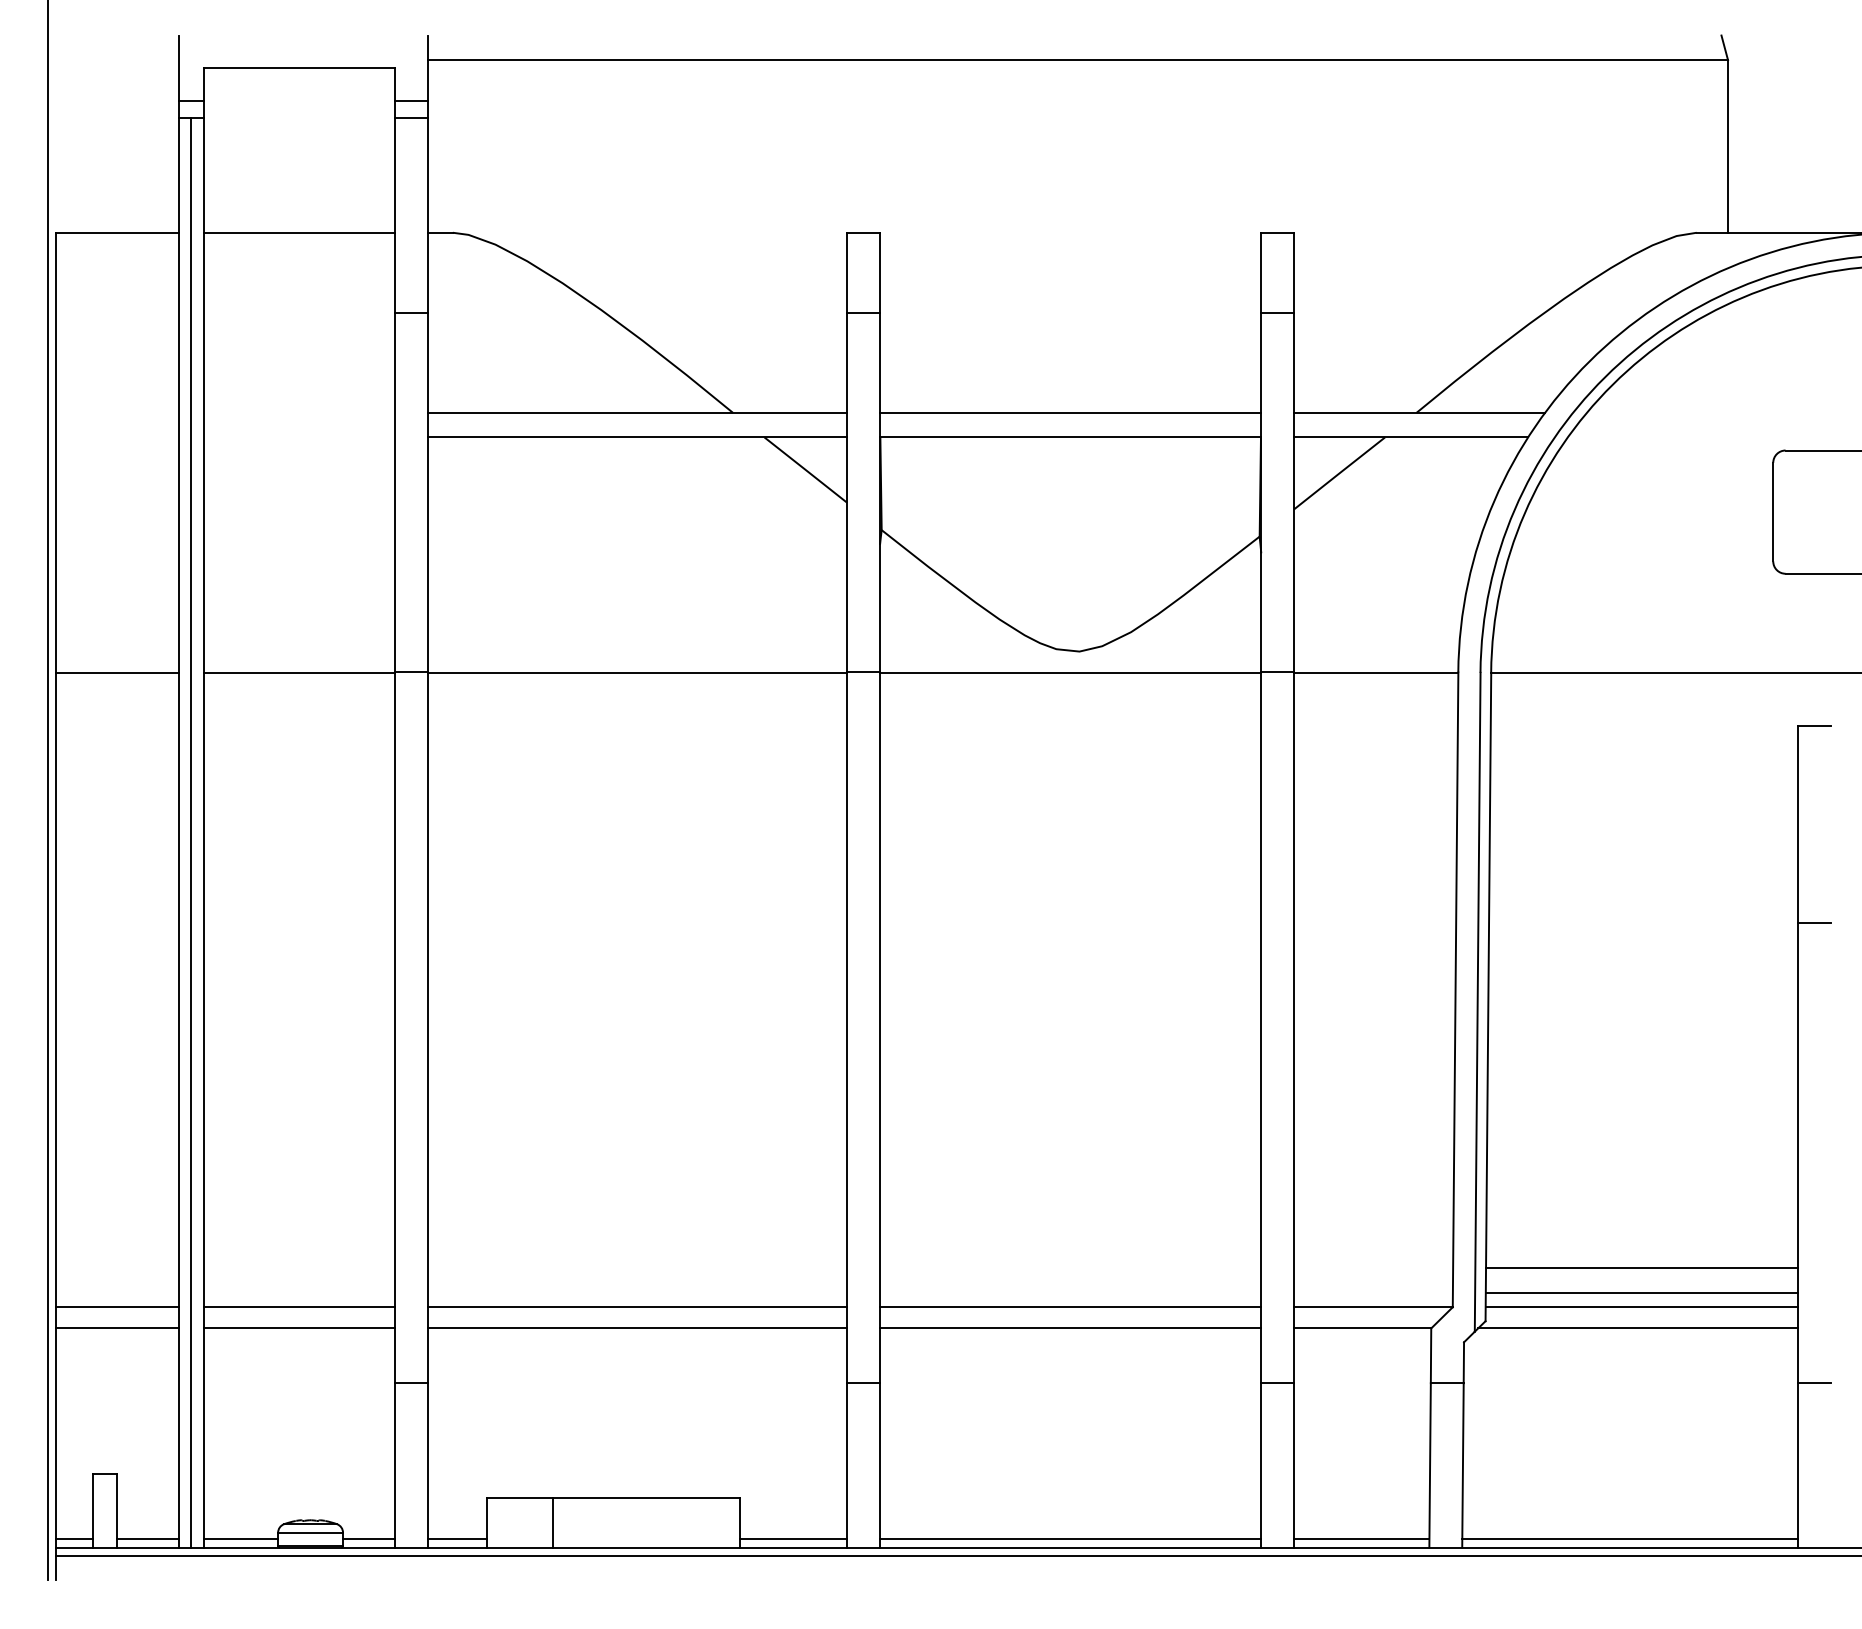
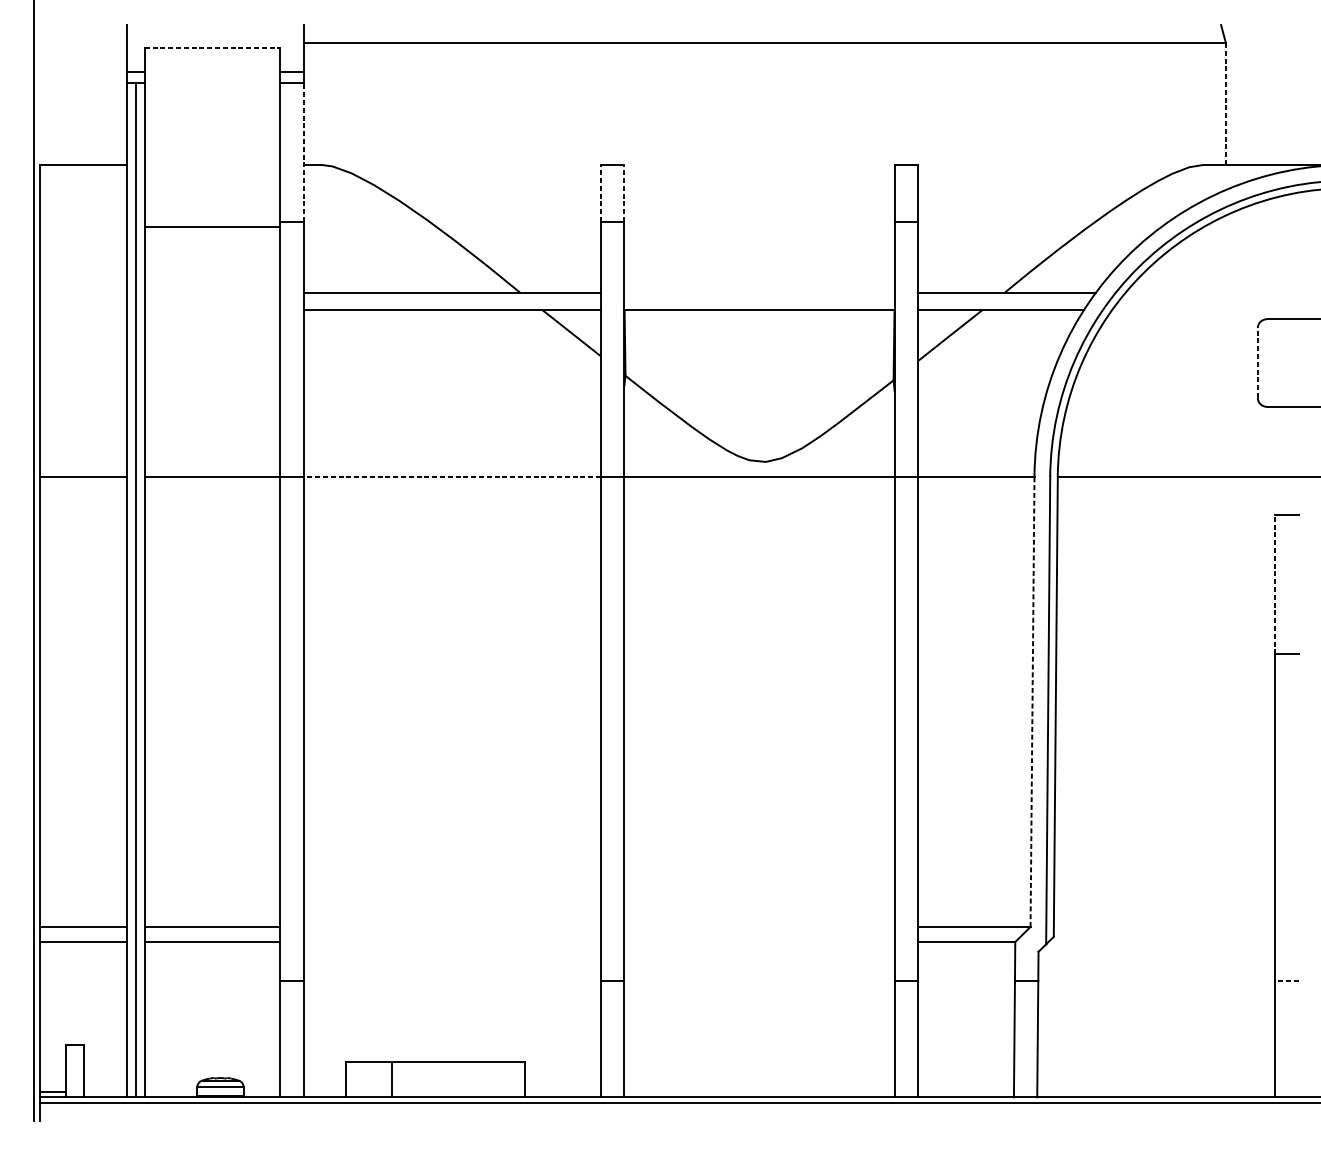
line: (299, 68) -> (212, 48), solid -> dashed
line: (1728, 145) -> (1226, 103), solid -> dashed
line: (427, 215) -> (303, 152), solid -> dashed
line: (298, 232) -> (211, 226), moved
line: (847, 272) -> (601, 193), solid -> dashed
line: (880, 272) -> (624, 193), solid -> dashed
line: (1070, 412) -> (759, 292), removed
line: (1773, 511) -> (1258, 362), solid -> dashed
line: (637, 672) -> (452, 476), solid -> dashed
line: (1797, 824) -> (1275, 584), solid -> dashed
line: (1455, 989) -> (1032, 701), solid -> dashed
line: (1641, 1268) -> (1164, 899), removed
line: (1641, 1292) -> (1164, 916), removed
line: (637, 1307) -> (452, 927), removed
line: (1070, 1307) -> (759, 927), removed
line: (1641, 1307) -> (1164, 927), removed
line: (637, 1328) -> (452, 942), removed
line: (1070, 1328) -> (759, 942), removed
line: (1637, 1328) -> (1161, 942), removed
line: (1813, 1383) -> (1286, 981), solid -> dashed
line: (148, 1539) -> (105, 1091), removed
line: (240, 1539) -> (170, 1091), removed
line: (368, 1539) -> (261, 1091), removed
line: (457, 1539) -> (324, 1091), removed
line: (793, 1539) -> (562, 1091), removed
line: (1070, 1539) -> (759, 1091), removed
line: (1361, 1539) -> (965, 1091), removed
line: (1629, 1539) -> (1155, 1091), removed

